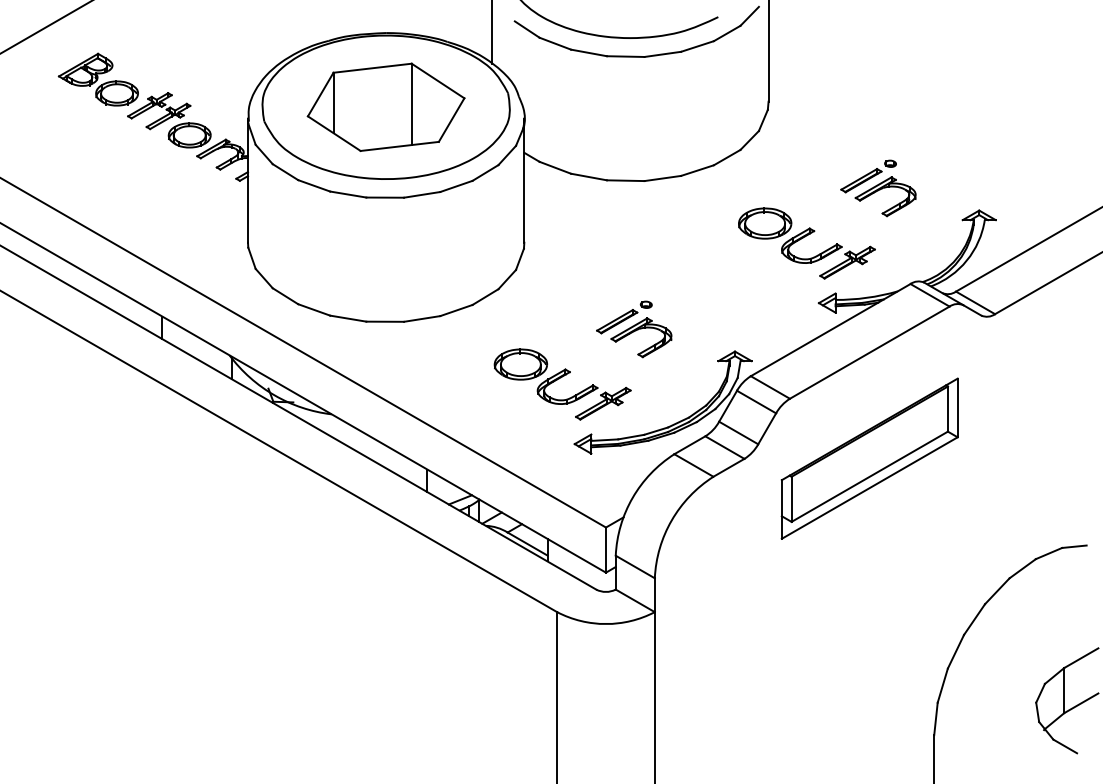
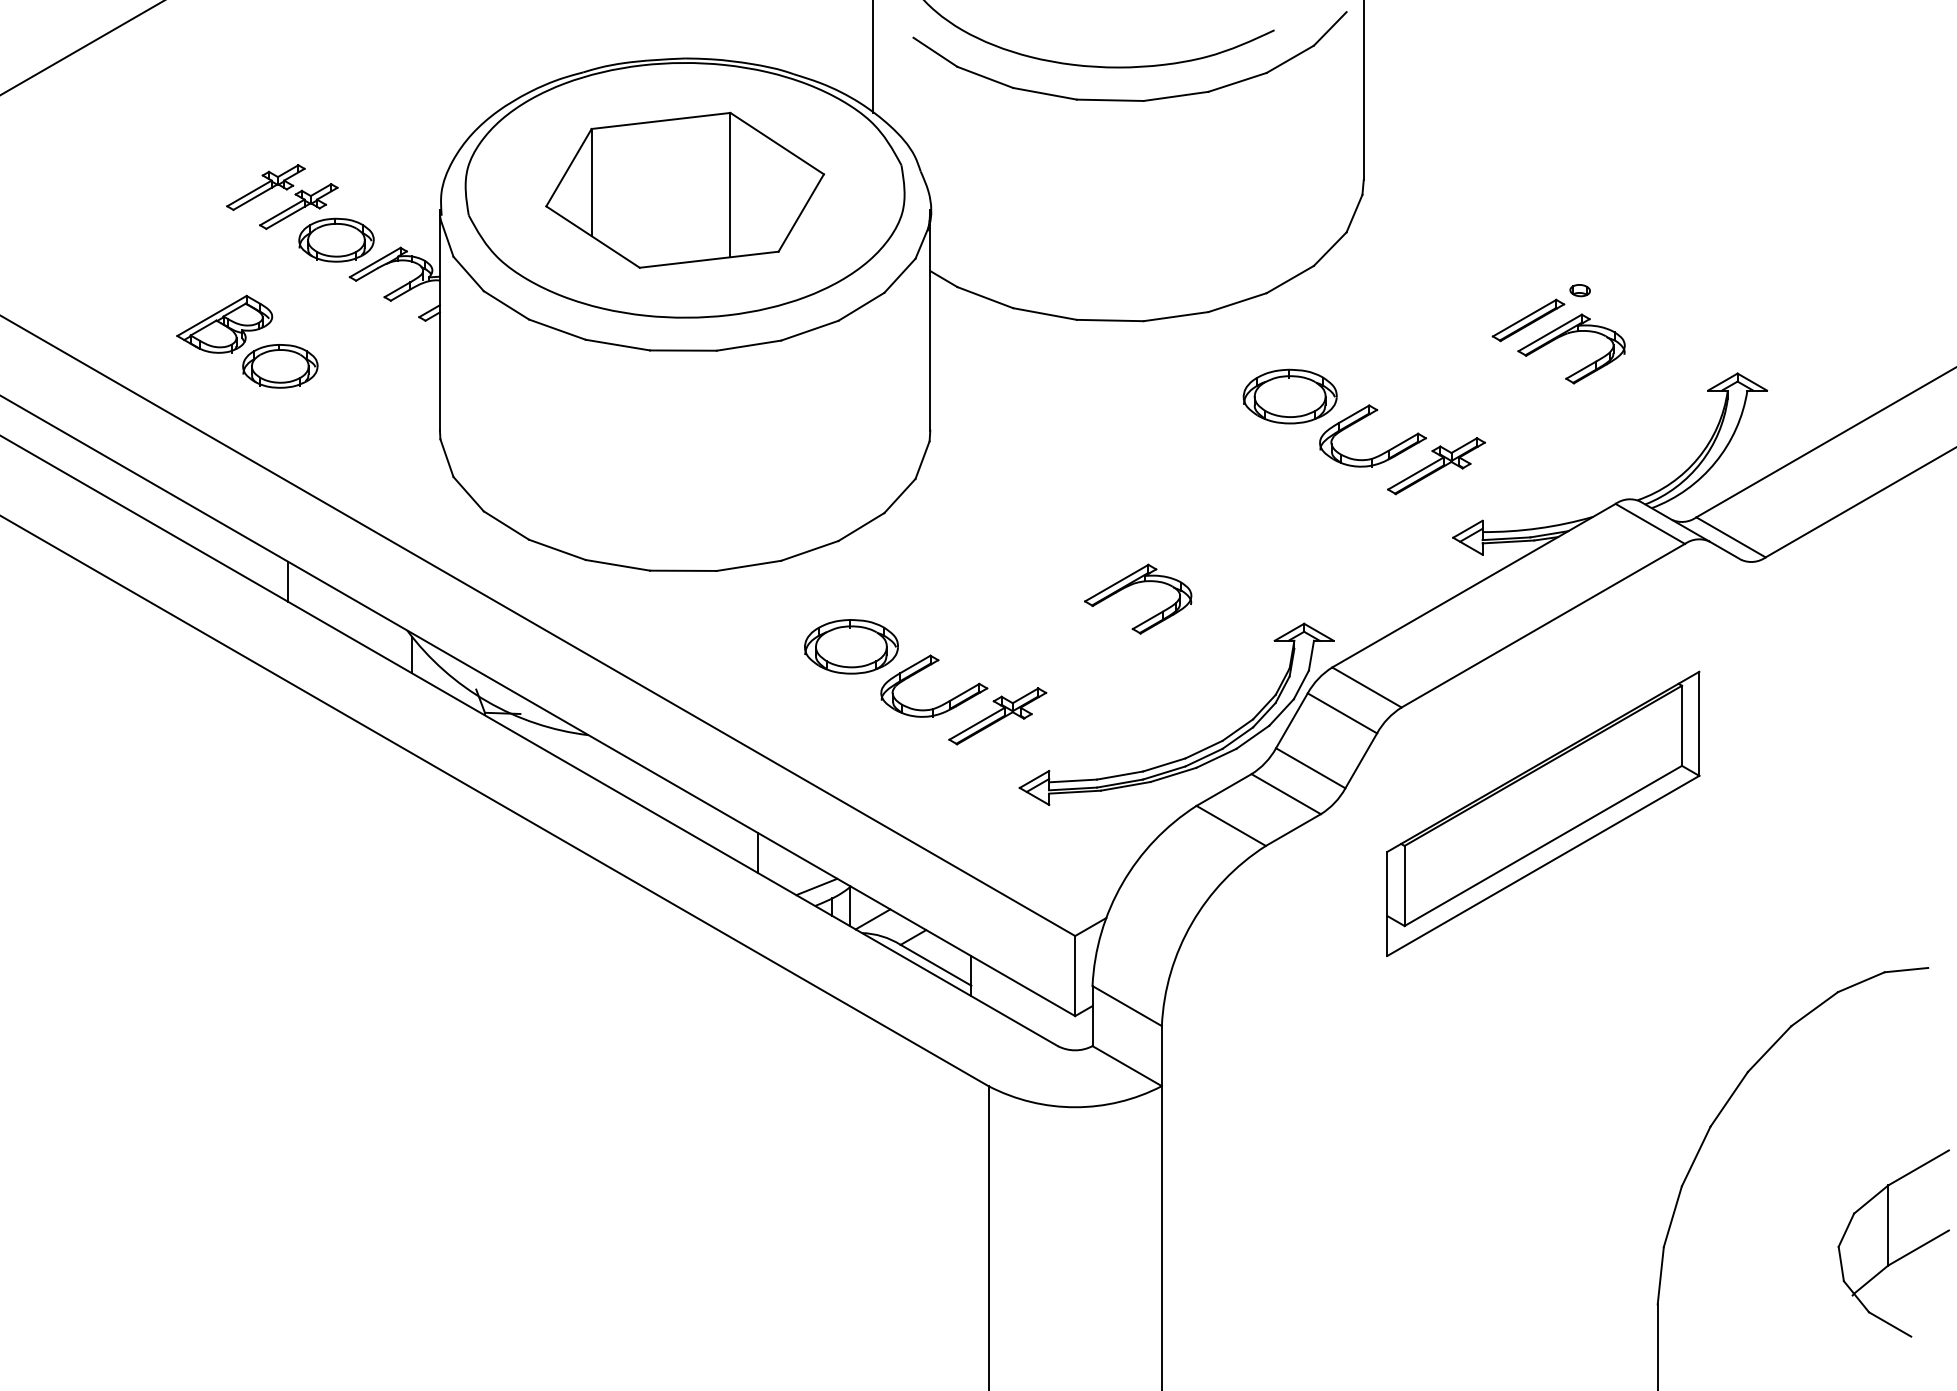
part: (97, 79) -> (245, 341), moved
part: (806, 243) -> (1363, 431), moved
part: (624, 317) -> (1108, 563), removed
part: (562, 384) -> (925, 682), moved

